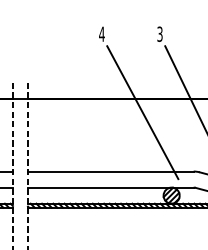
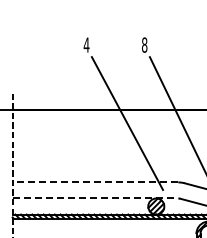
text: (159, 33) -> (144, 44), 3 -> 8
line: (110, 171) -> (95, 182), solid -> dashed
line: (110, 187) -> (95, 198), solid -> dashed

